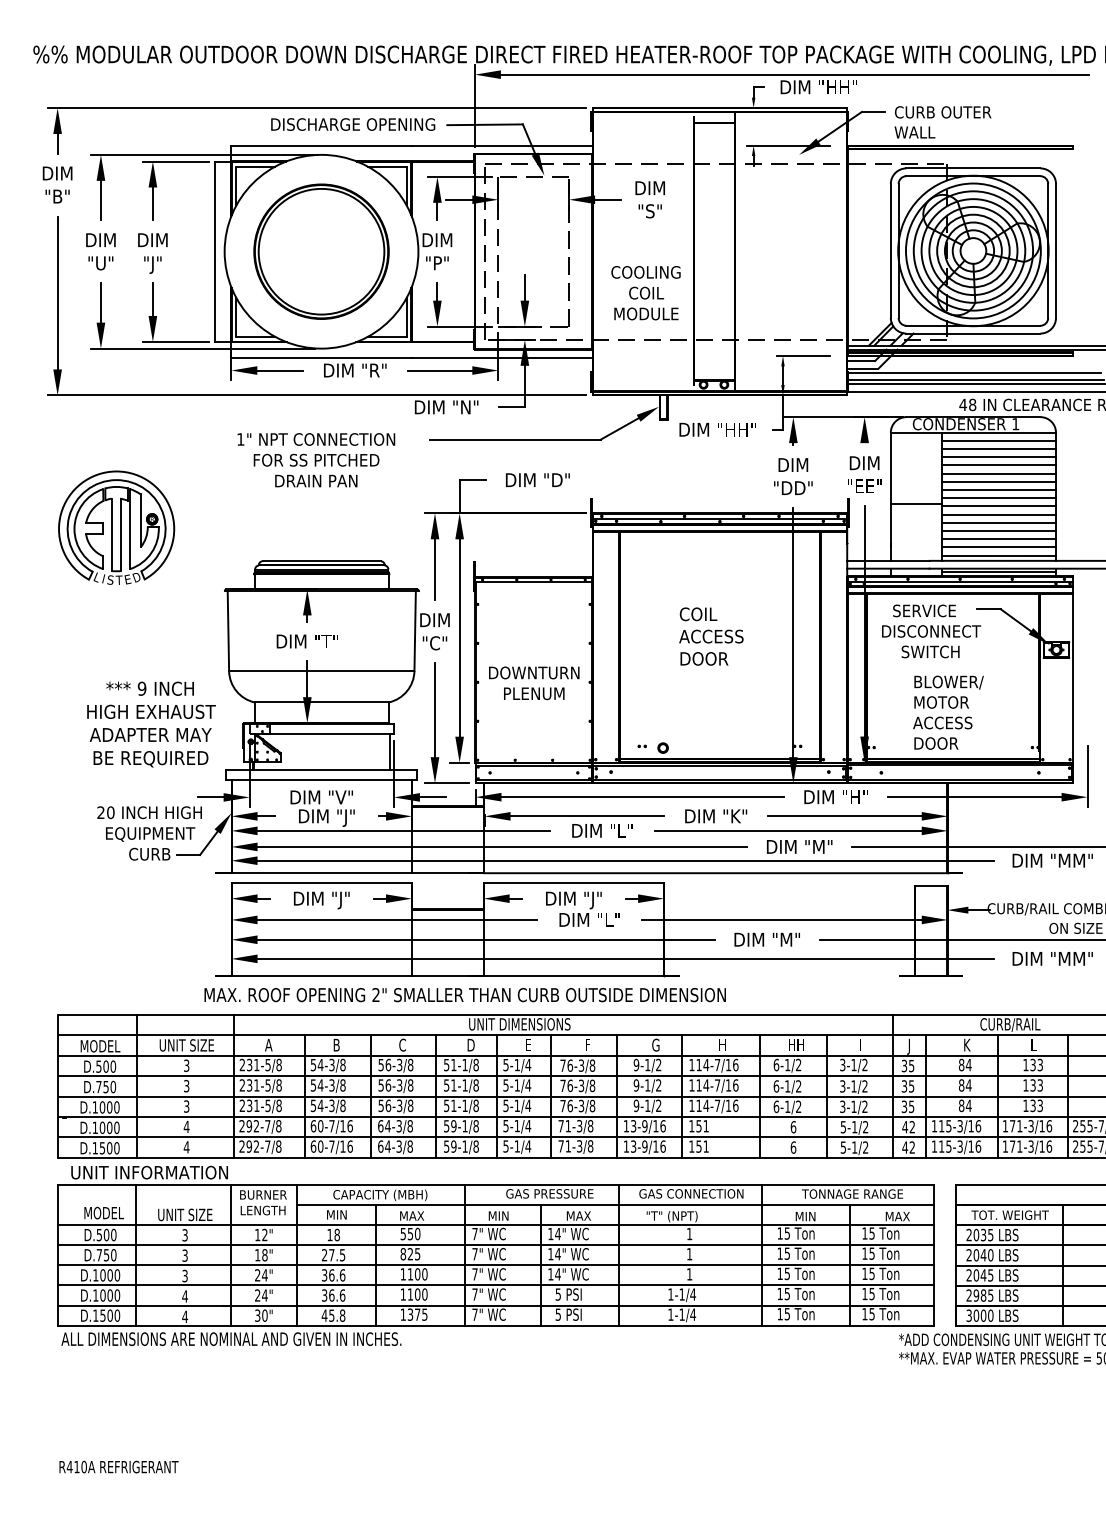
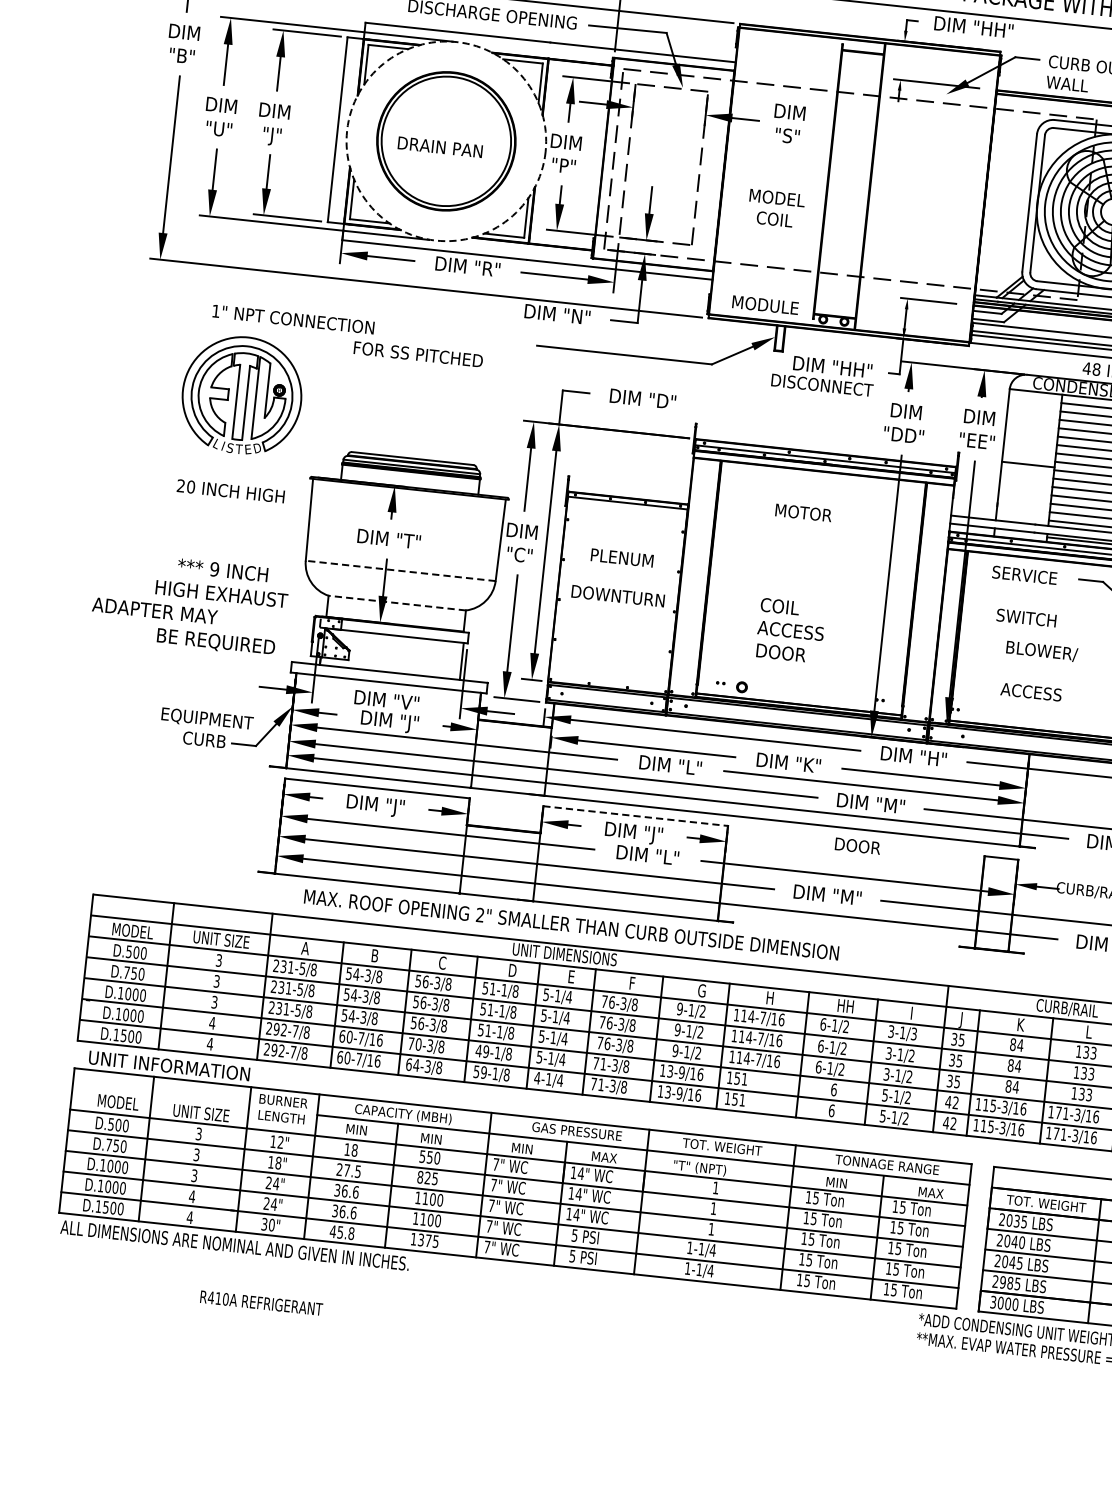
circle: (321, 251) -> (446, 141), solid -> dashed
text: (645, 272) -> (775, 198), COOLING -> MODEL
text: (646, 313) -> (765, 304), moved
text: (316, 439) -> (293, 319), moved
text: (316, 480) -> (440, 146), moved
part: (116, 527) -> (242, 394), moved
text: (931, 631) -> (822, 385), moved
text: (711, 636) -> (790, 630), moved
line: (321, 671) -> (400, 571), solid -> dashed
text: (534, 693) -> (622, 557), moved
line: (321, 702) -> (396, 603), solid -> dashed
text: (941, 702) -> (803, 512), moved
text: (150, 734) -> (154, 610), moved
text: (936, 743) -> (858, 846), moved
text: (149, 812) -> (230, 491), moved
line: (574, 883) -> (636, 816), solid -> dashed
text: (464, 995) -> (570, 925), moved
text: (864, 1065) -> (913, 1034), 3-1/2 -> 3-1/3
text: (384, 1126) -> (415, 1044), 64-3/8 -> 70-3/8
text: (446, 1126) -> (478, 1051), 59-1/8 -> 49-1/8
text: (505, 1146) -> (536, 1078), 5-1/4 -> 4-1/4
text: (691, 1193) -> (722, 1146), GAS CONNECTION -> TOT. WEIGHT
text: (416, 1215) -> (438, 1139), MAX -> MIN
text: (118, 1466) -> (261, 1302), moved

